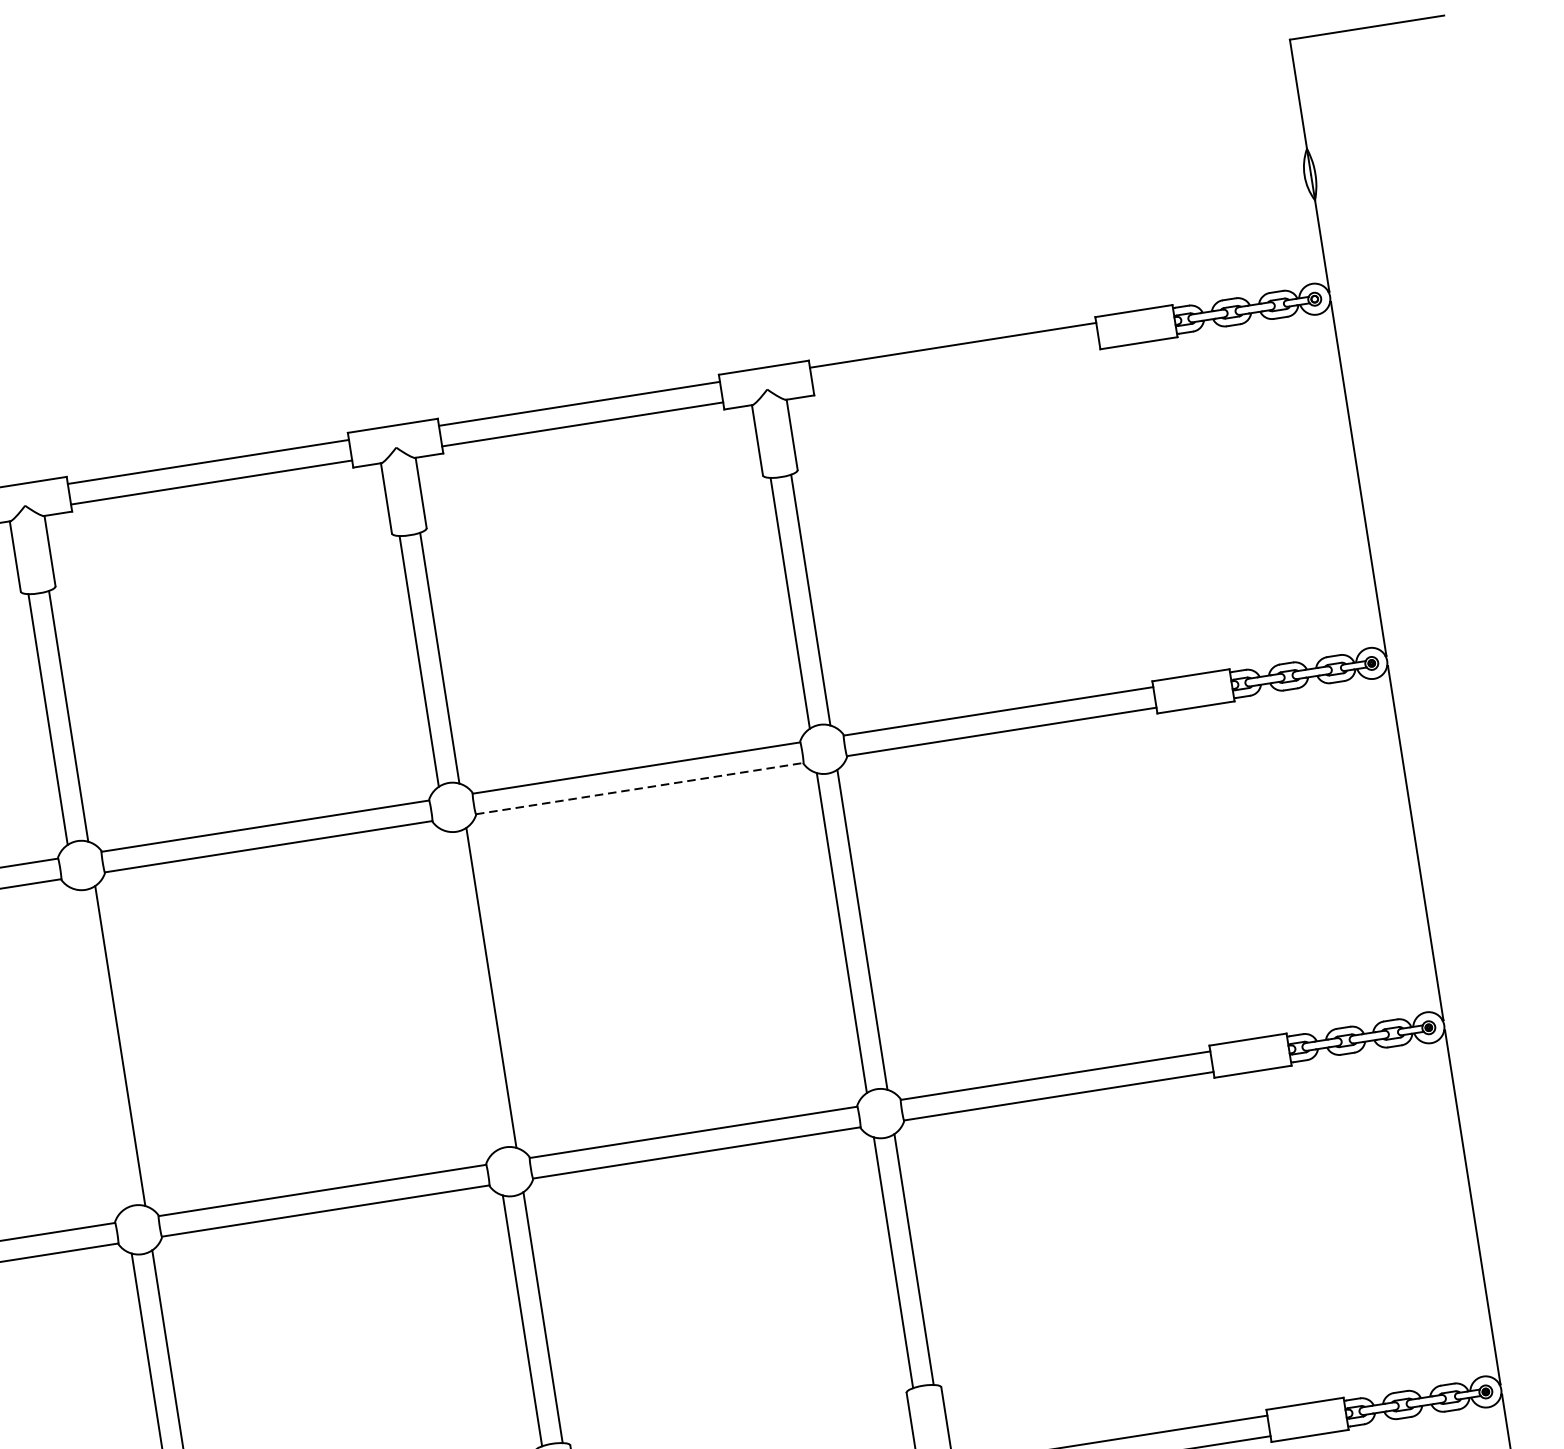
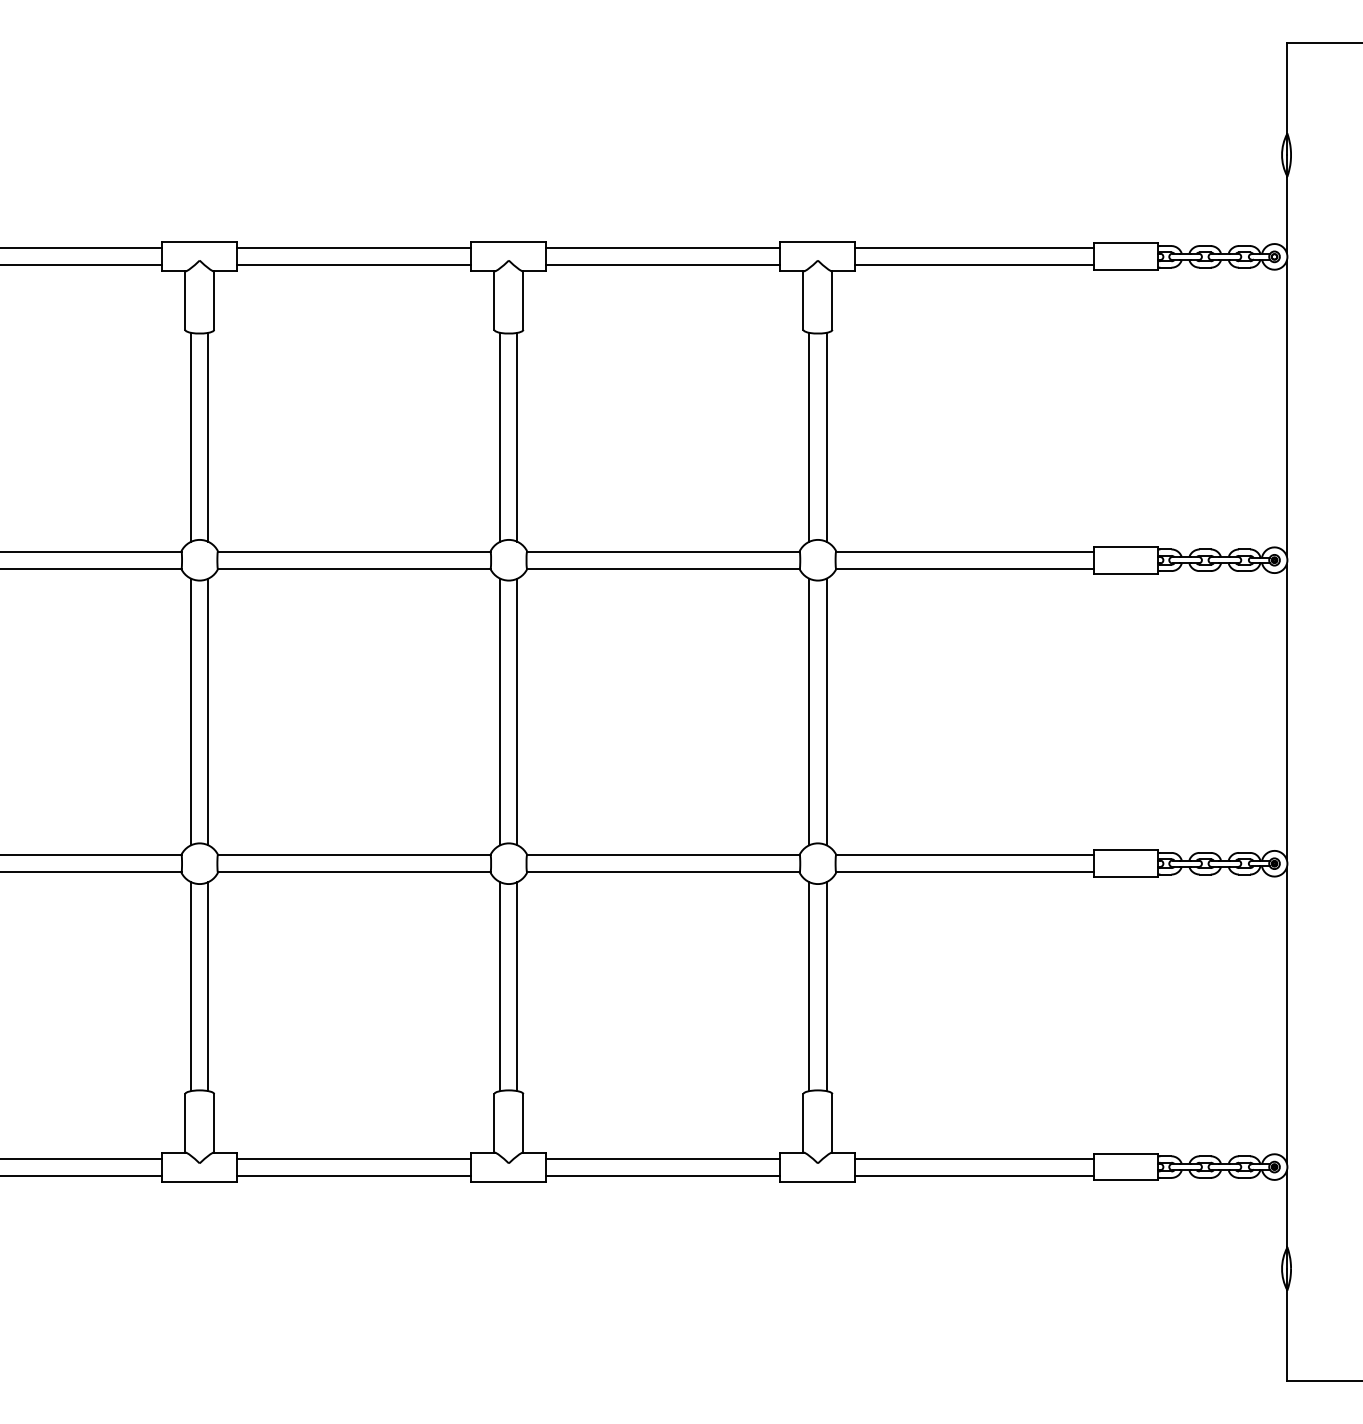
line: (956, 366) -> (974, 265), added
line: (639, 788) -> (663, 568), dashed -> solid
line: (470, 990) -> (500, 711), added
line: (100, 1048) -> (191, 711), added

